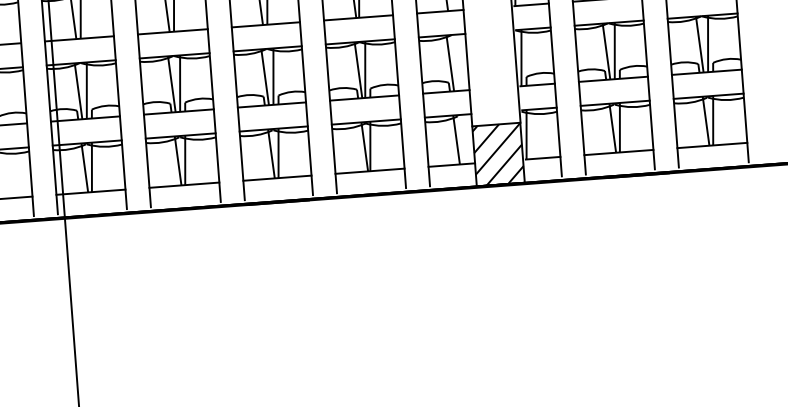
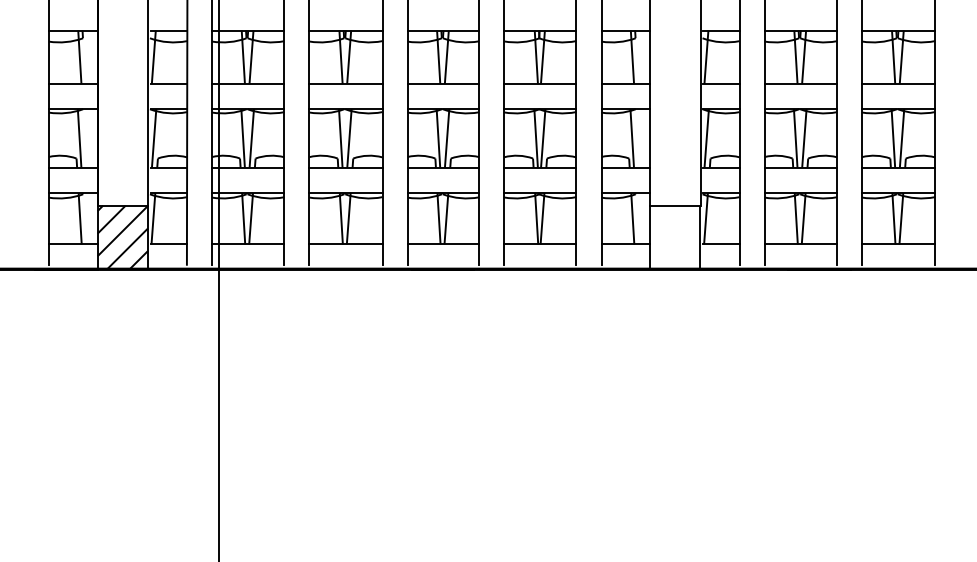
hatch: (498, 153) -> (675, 236), removed

